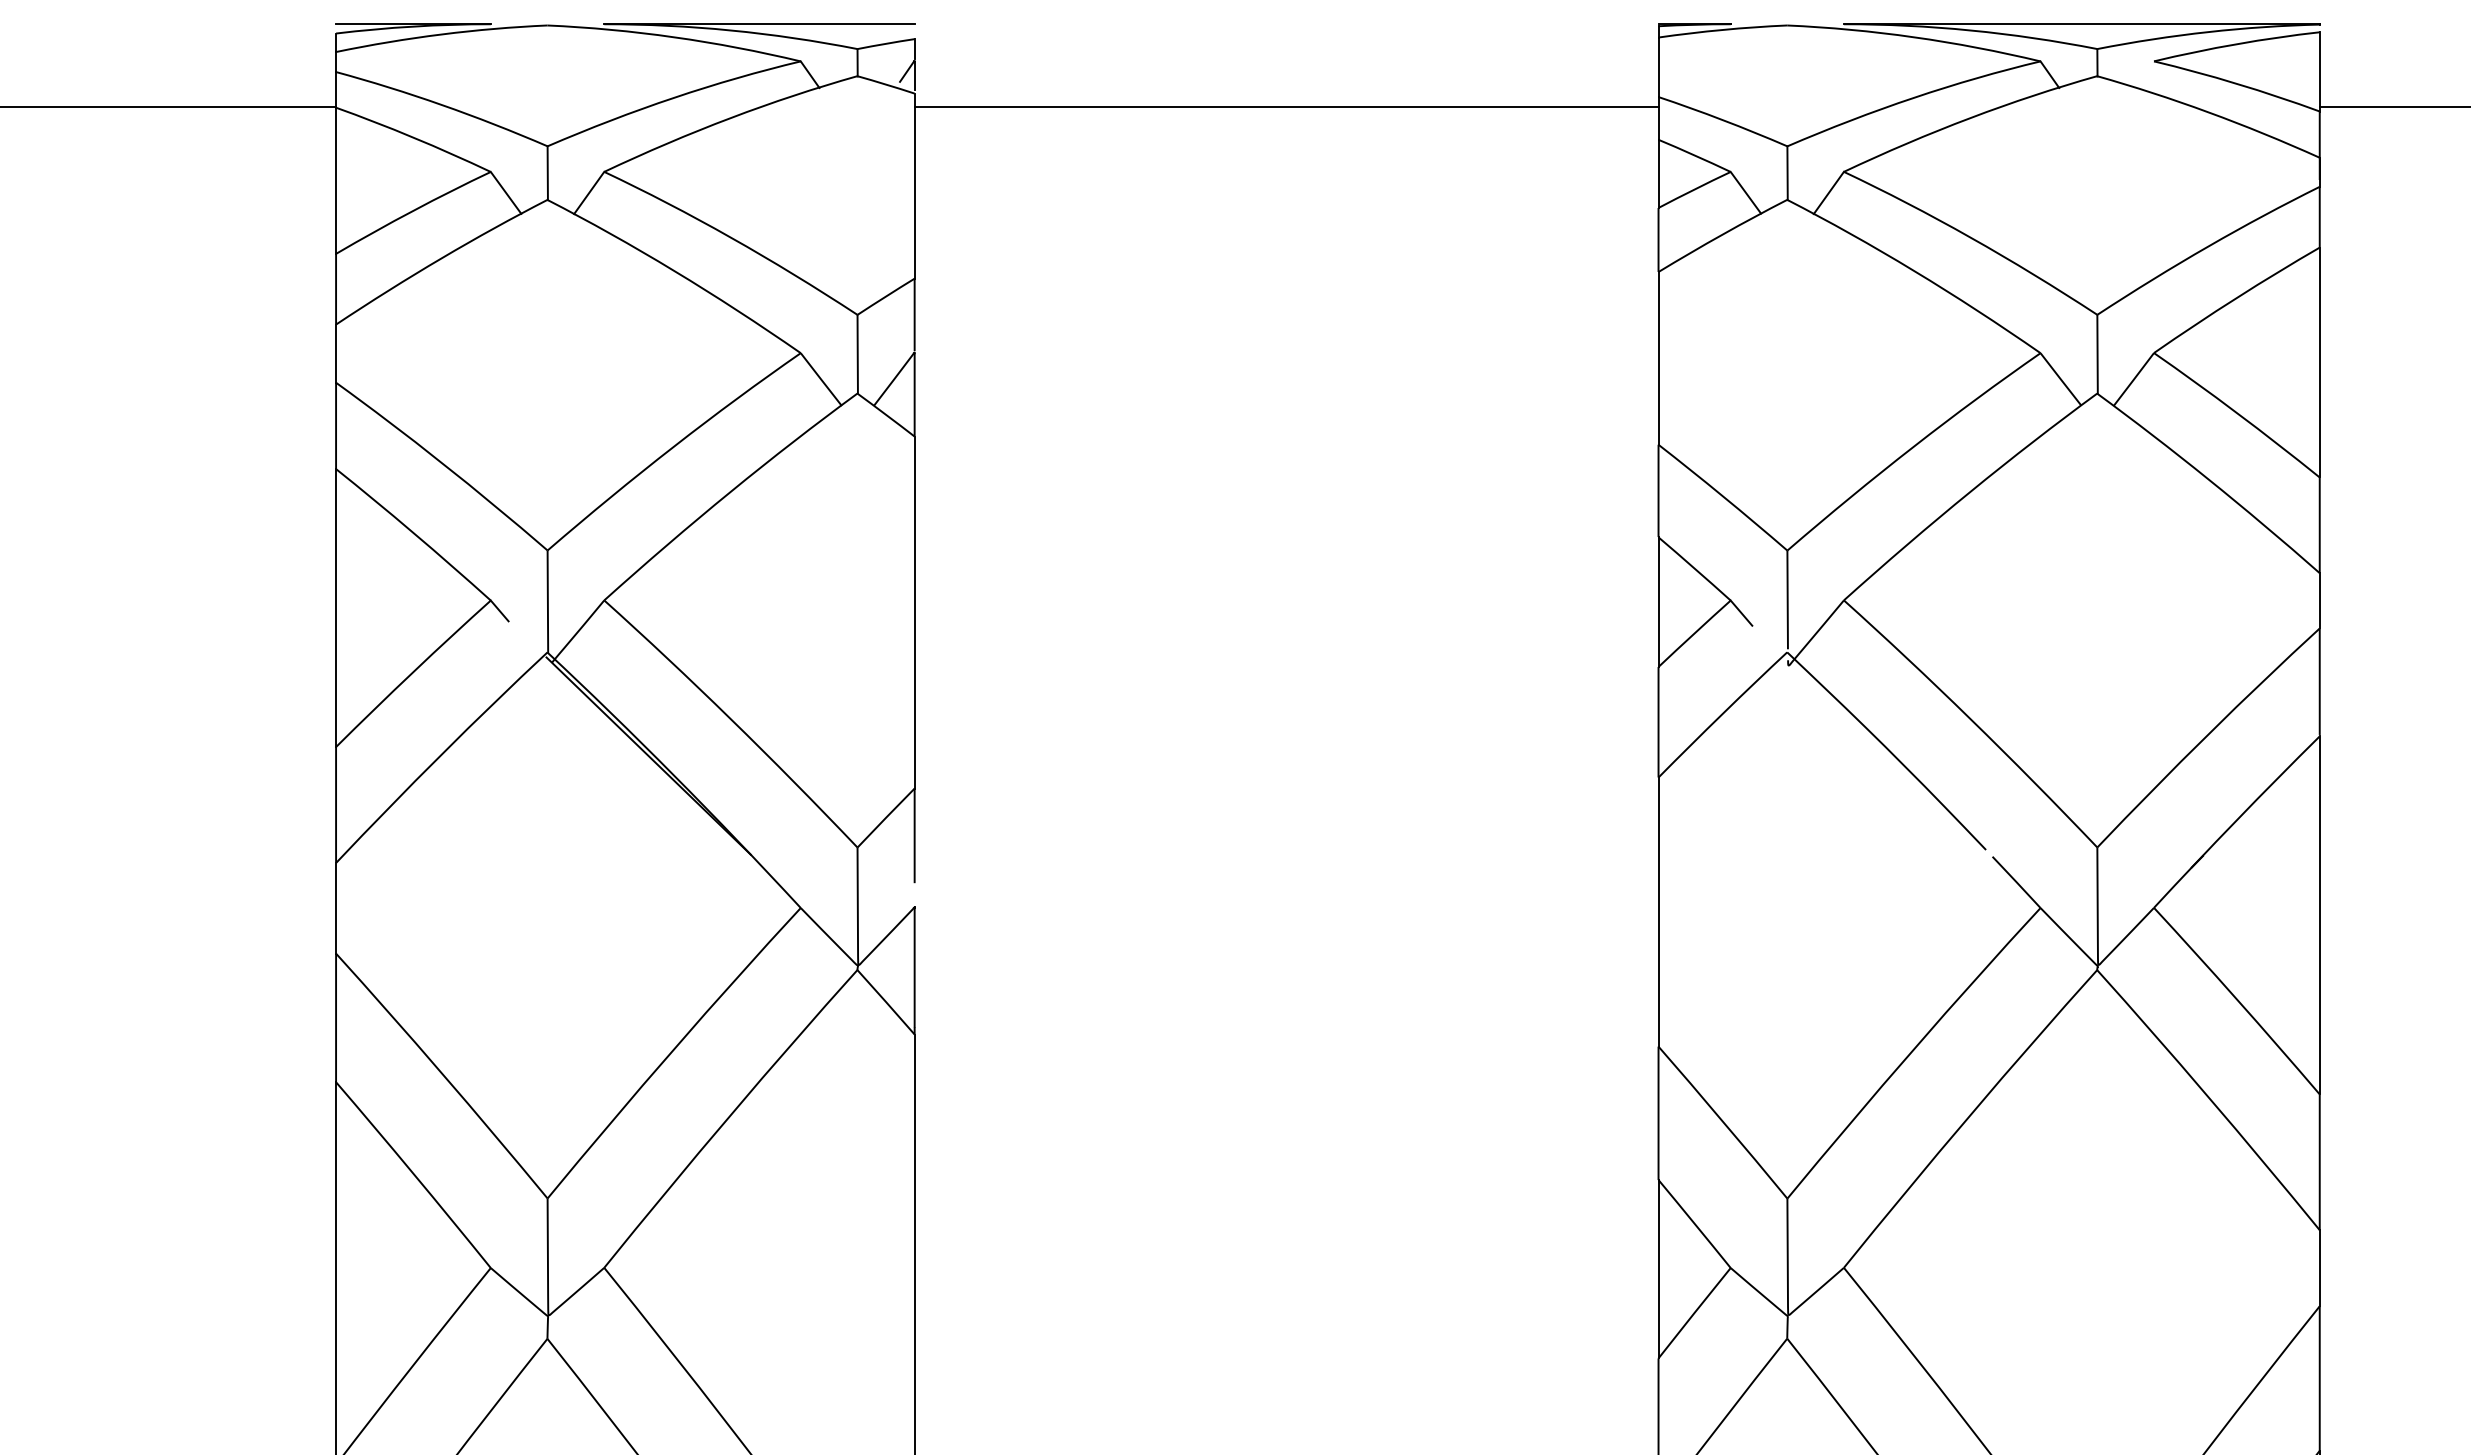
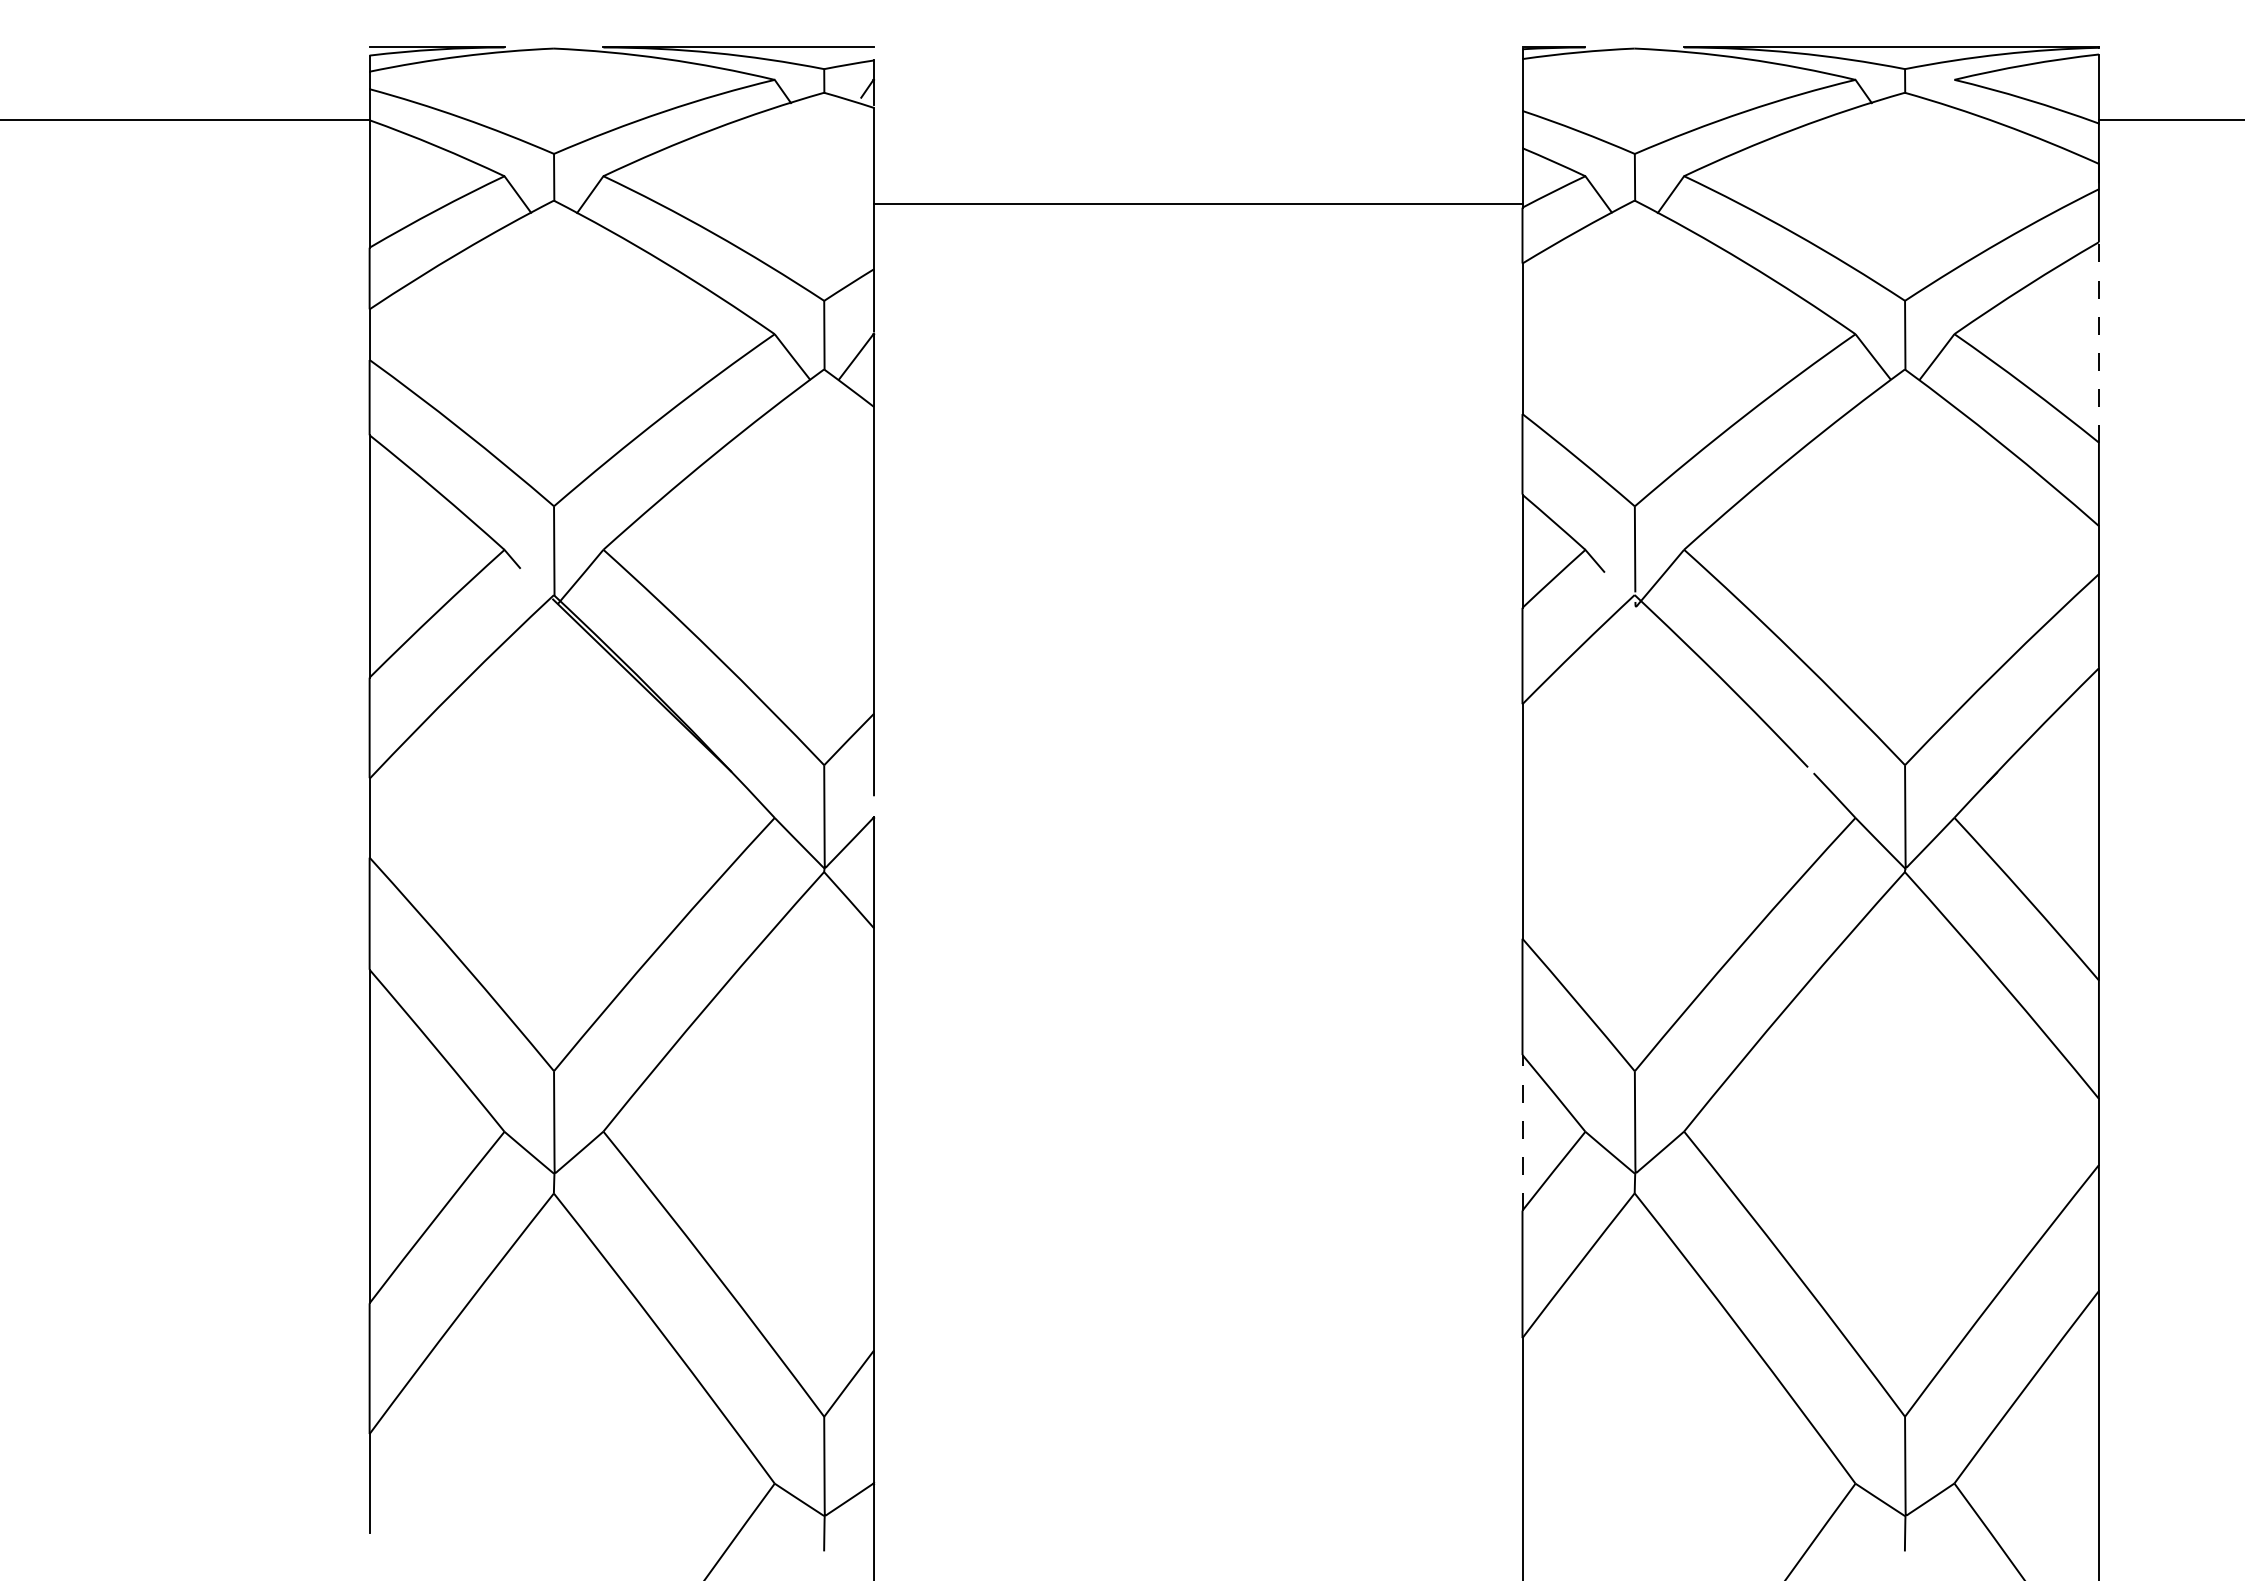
line: (1286, 106) -> (1198, 203), moved
line: (2319, 361) -> (2098, 341), solid -> dashed
line: (1658, 1268) -> (1522, 1132), solid -> dashed

